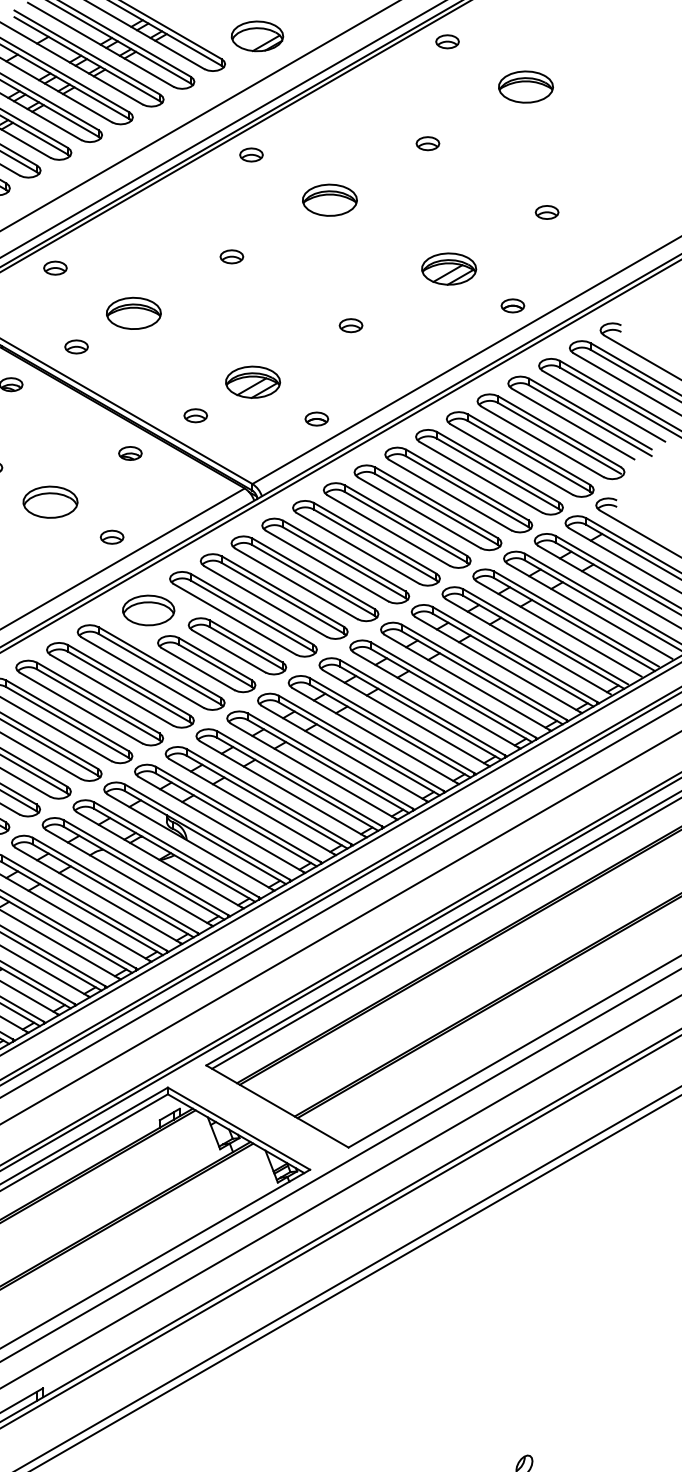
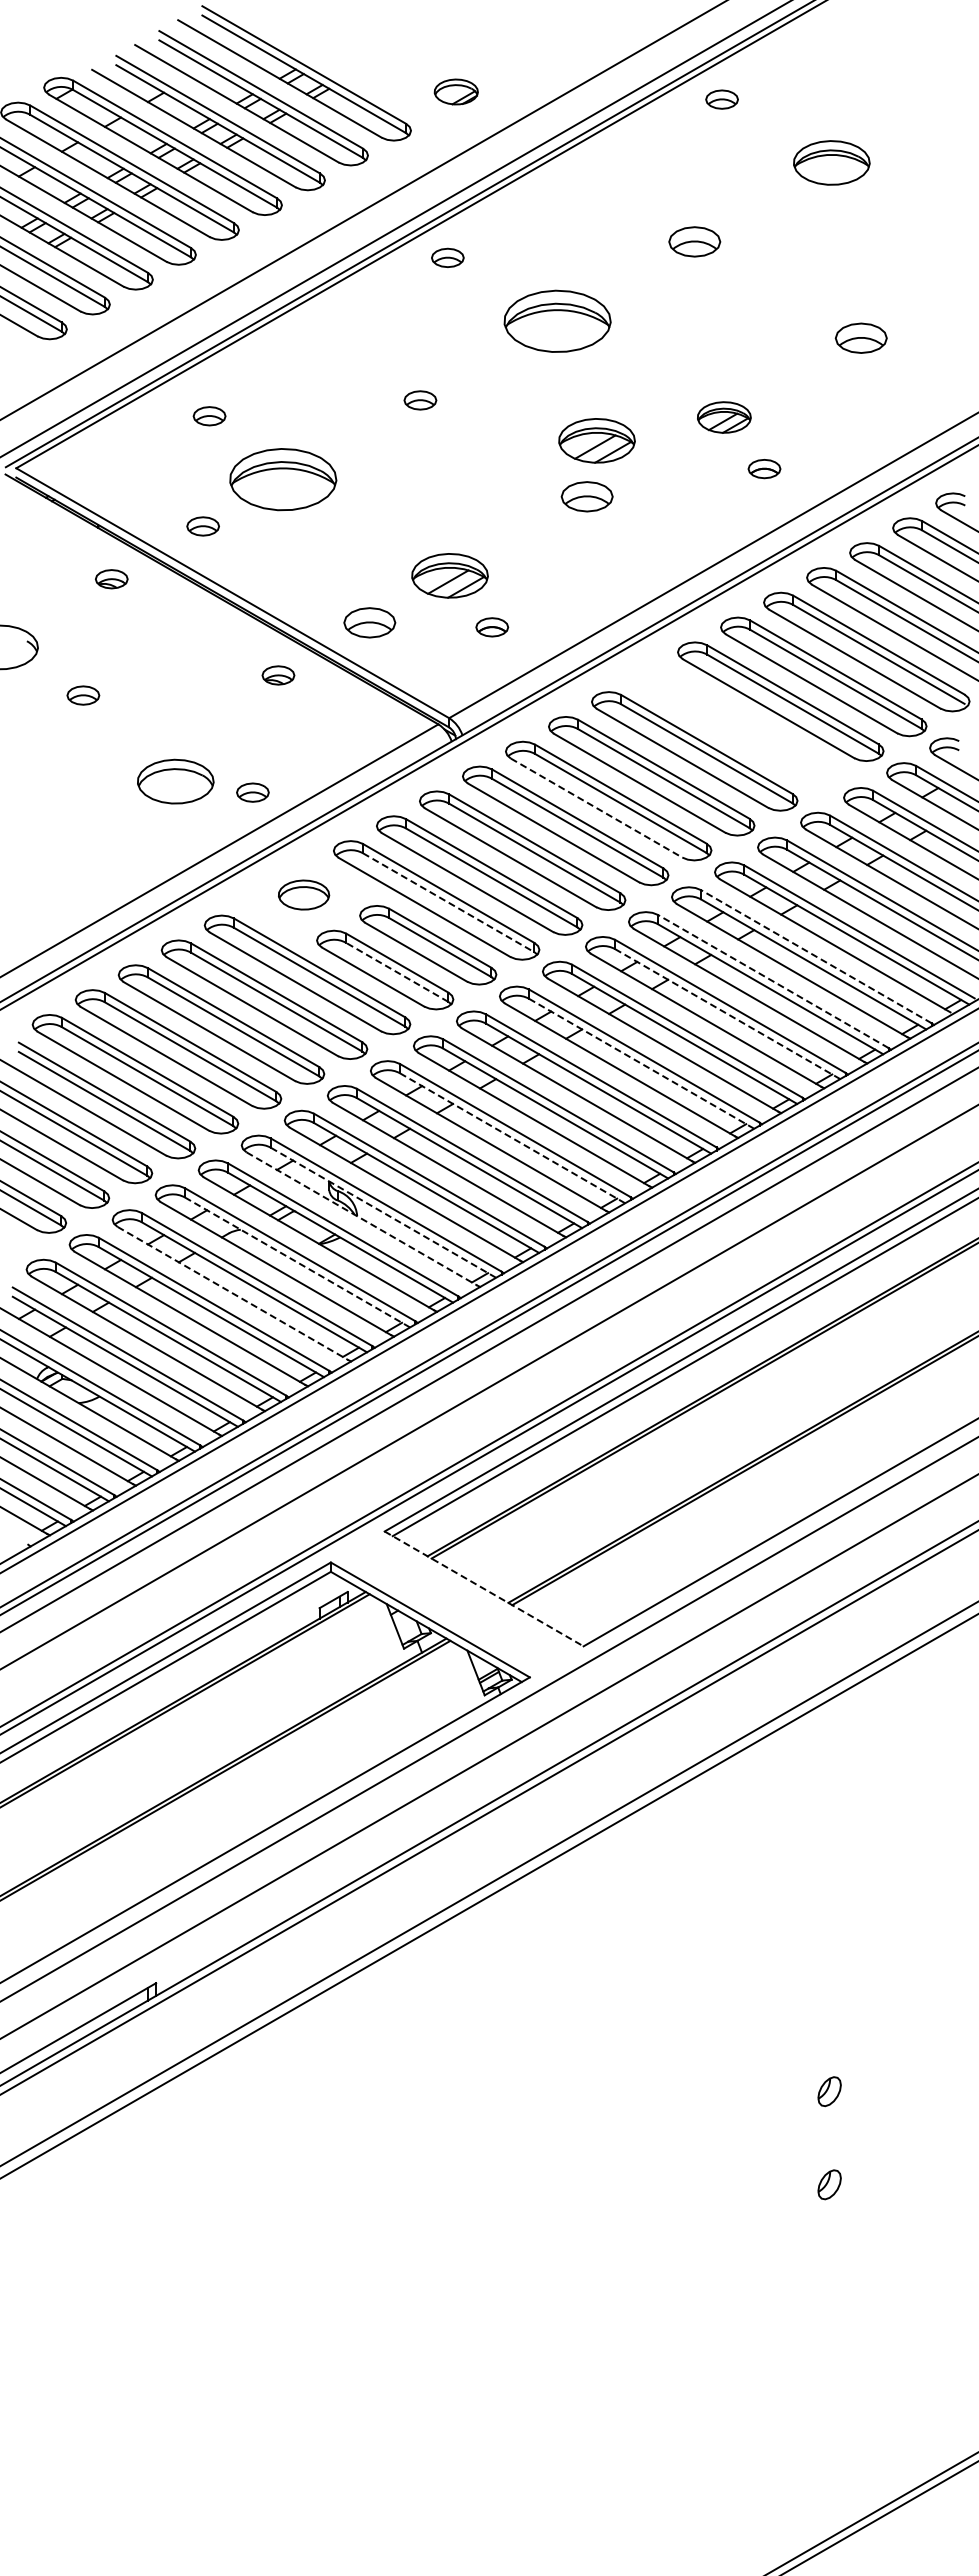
part: (257, 36) -> (456, 91), size x0.6
part: (427, 143) -> (694, 242), size x1.6
part: (329, 199) -> (557, 320), size x1.4
part: (547, 212) -> (861, 338), size x1.6
part: (55, 268) -> (209, 416), moved
part: (449, 269) -> (724, 417), size x0.7
part: (357, 285) -> (596, 440), added
part: (512, 306) -> (764, 469), moved
part: (134, 313) -> (283, 479), size x1.4
part: (350, 325) -> (586, 496), size x1.6
part: (195, 415) -> (369, 622), size x1.6
part: (317, 419) -> (492, 627), moved
part: (458, 489) -> (737, 726), removed
part: (50, 502) -> (175, 781), moved
line: (357, 548) -> (596, 808), solid -> dashed
part: (148, 610) -> (303, 894), size x0.7
line: (251, 615) -> (448, 902), solid -> dashed
line: (514, 654) -> (815, 956), solid -> dashed
line: (215, 665) -> (397, 972), solid -> dashed
line: (483, 672) -> (772, 981), solid -> dashed
line: (451, 695) -> (727, 1014), solid -> dashed
line: (389, 730) -> (641, 1063), solid -> dashed
line: (297, 784) -> (512, 1138), solid -> dashed
line: (205, 838) -> (383, 1213), solid -> dashed
line: (190, 842) -> (362, 1219), solid -> dashed
line: (144, 873) -> (297, 1262), solid -> dashed
line: (98, 895) -> (233, 1293), solid -> dashed
line: (277, 1106) -> (484, 1588), solid -> dashed

